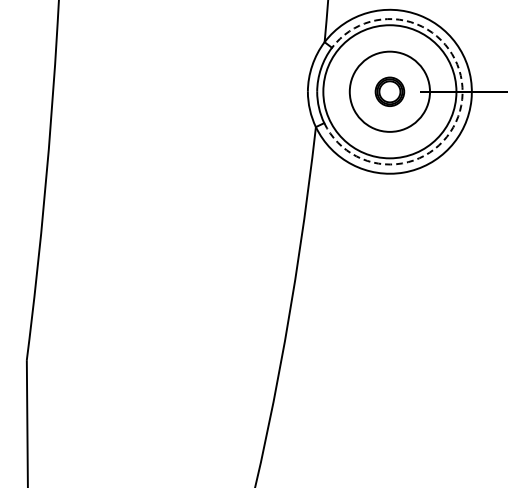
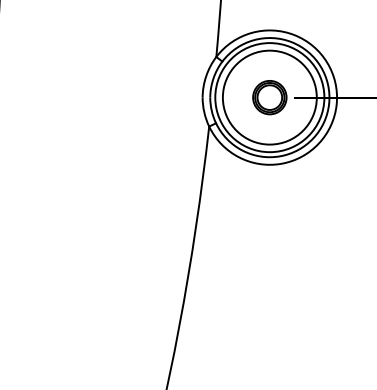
circle: (389, 91) -> (269, 97), size x1.43
part: (389, 91) -> (269, 97), size x1.43
arc: (462, 99) -> (329, 103), dashed -> solid

